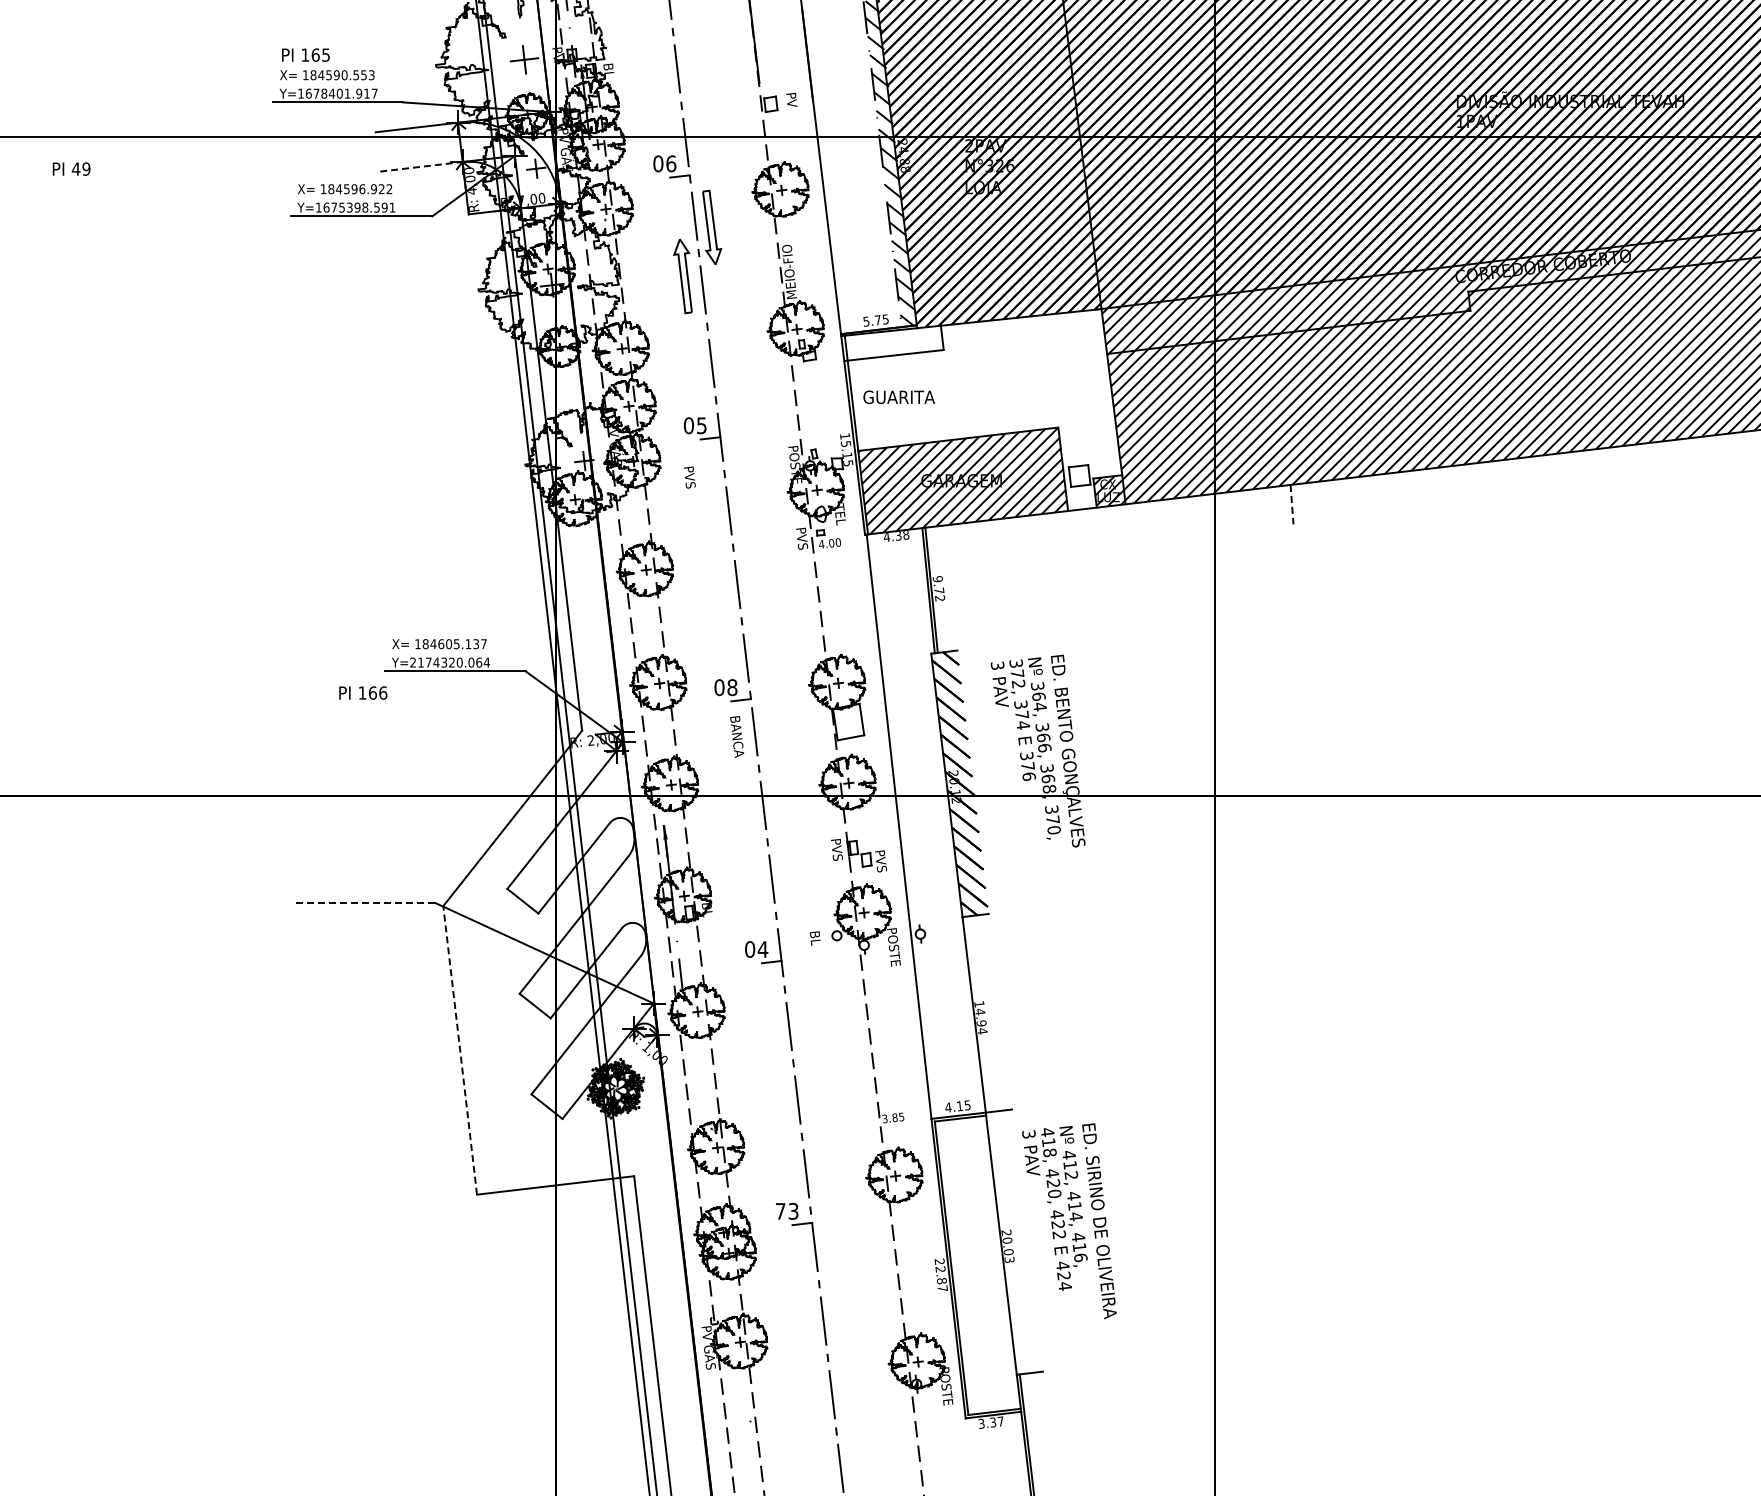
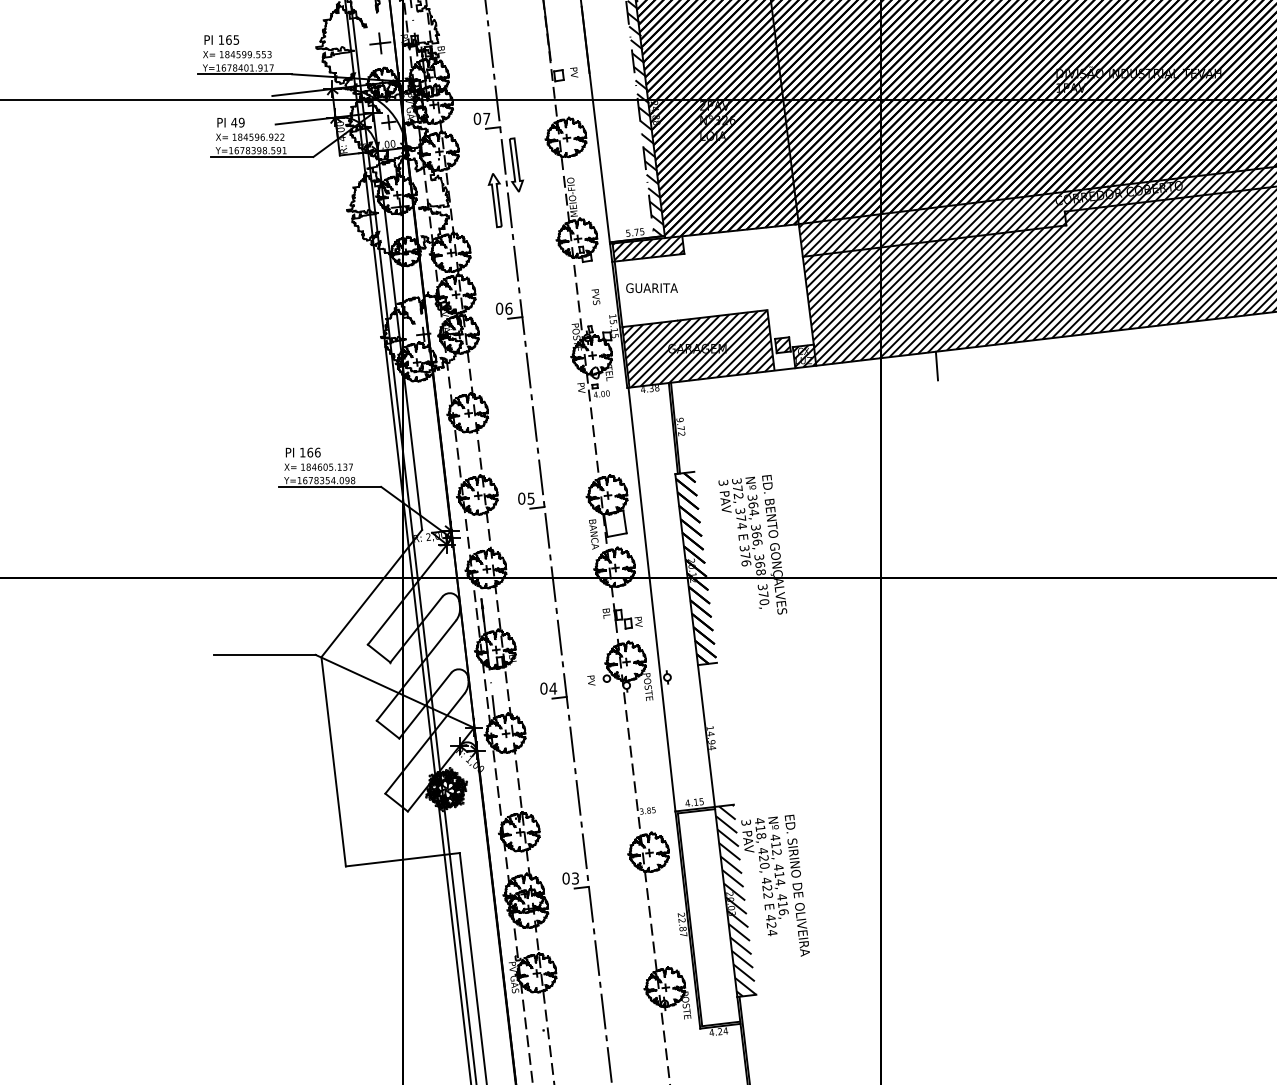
text: (344, 75) -> (249, 54), 184590.553 -> 184599.553
text: (671, 163) -> (486, 118), 06 -> 07
line: (421, 166) -> (305, 120), dashed -> solid
text: (71, 168) -> (230, 122), moved
text: (342, 207) -> (248, 150), Y=1675398.591 -> Y=1678398.591
hatch: (894, 342) -> (648, 248), added
text: (702, 425) -> (509, 308), 05 -> 06
hatch: (1079, 475) -> (782, 344), added
text: (689, 477) -> (595, 297), moved
line: (1292, 504) -> (937, 365), dashed -> solid
text: (803, 546) -> (582, 396), PVS -> PV
text: (450, 662) -> (326, 480), Y=2174320.064 -> Y=1678354.098
text: (732, 687) -> (531, 498), 08 -> 05
text: (363, 692) -> (303, 452), moved
text: (737, 736) -> (594, 534), moved
text: (836, 850) -> (606, 616), PVS -> BL
text: (881, 868) -> (639, 629), PVS -> PV
line: (364, 902) -> (264, 654), dashed -> solid
text: (815, 939) -> (591, 681), BL -> PV
line: (460, 1049) -> (333, 761), dashed -> solid
text: (780, 1211) -> (565, 878), 73 -> 03
hatch: (1014, 1241) -> (735, 900), added
text: (991, 1422) -> (718, 1031), 3.37 -> 4.24

